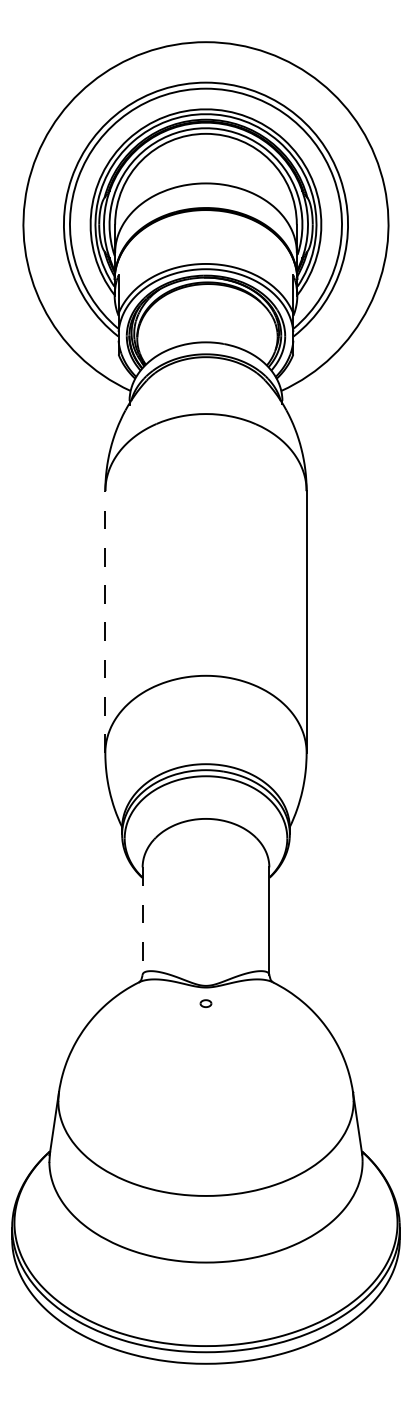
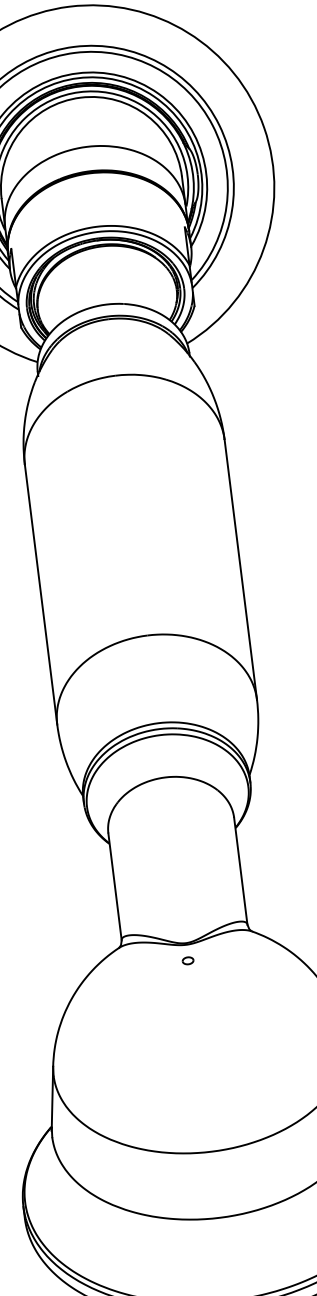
line: (105, 622) -> (41, 595), dashed -> solid
line: (142, 921) -> (114, 887), dashed -> solid

